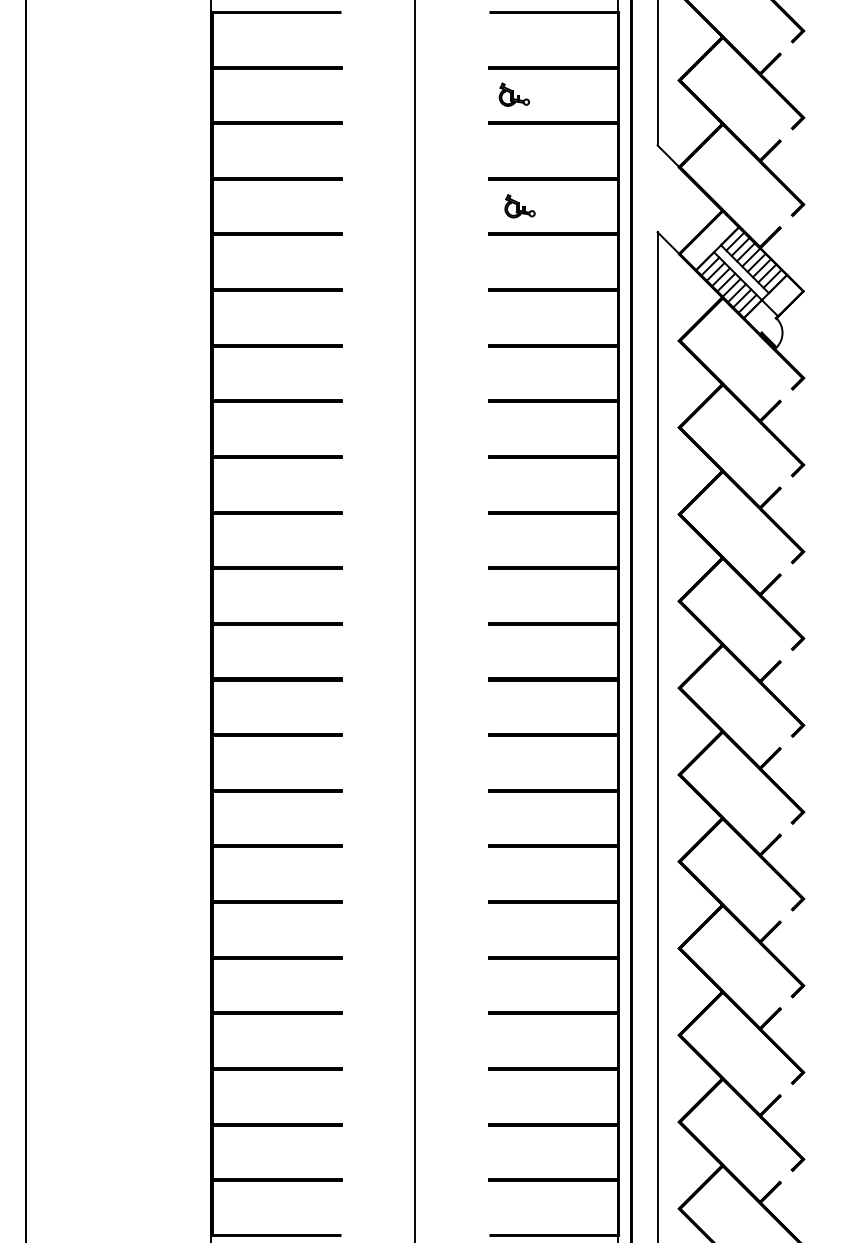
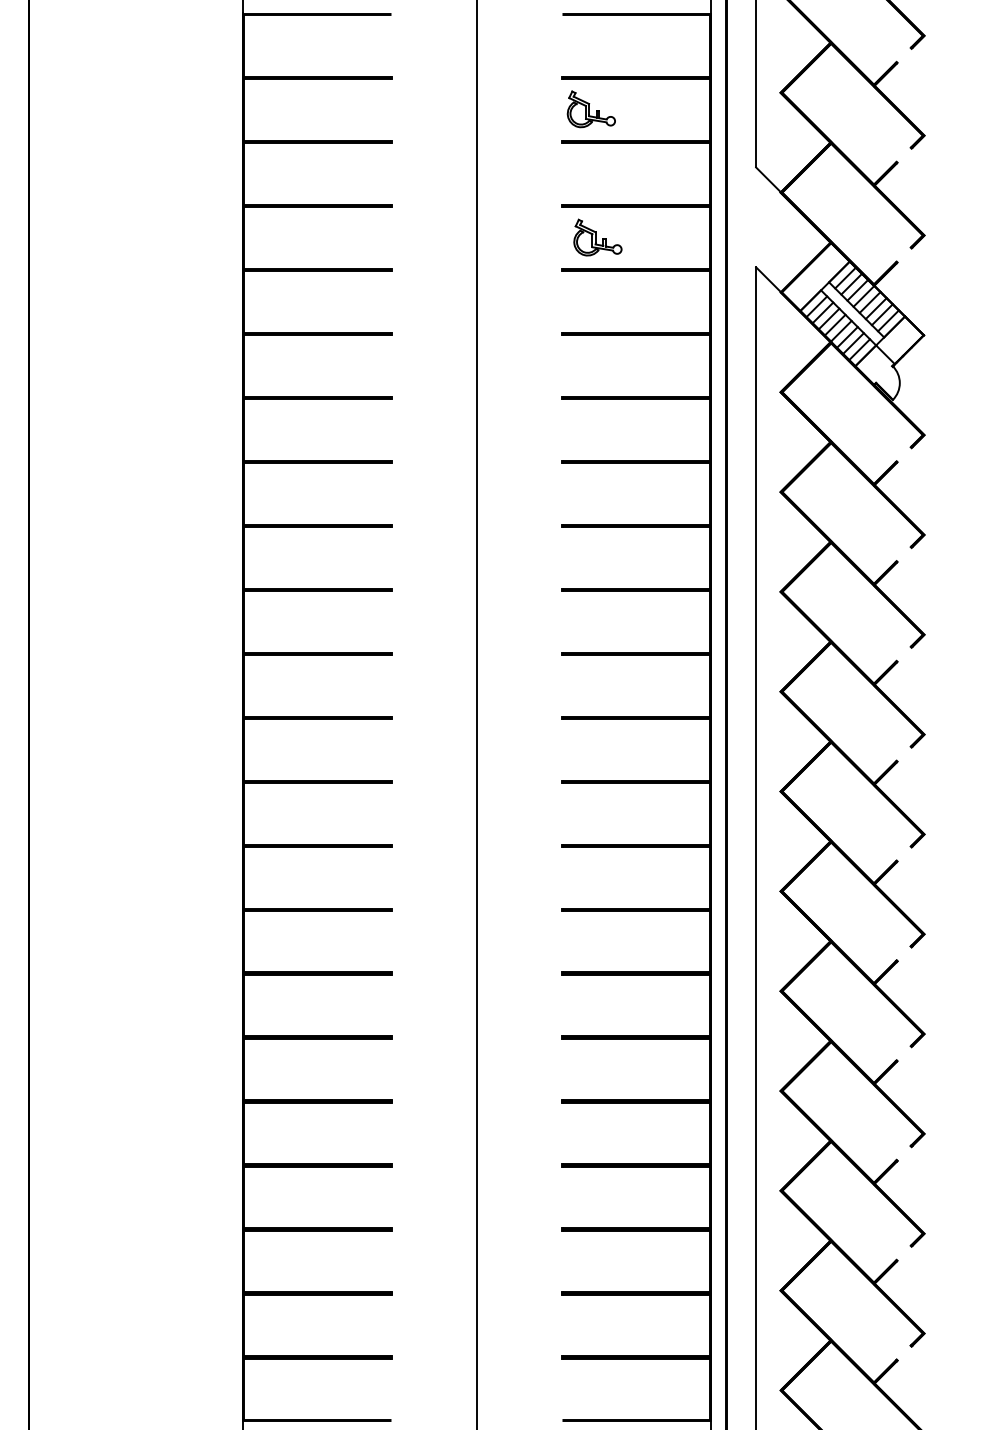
part: (514, 94) -> (591, 108), size x1.4
part: (519, 206) -> (597, 237), size x1.4

